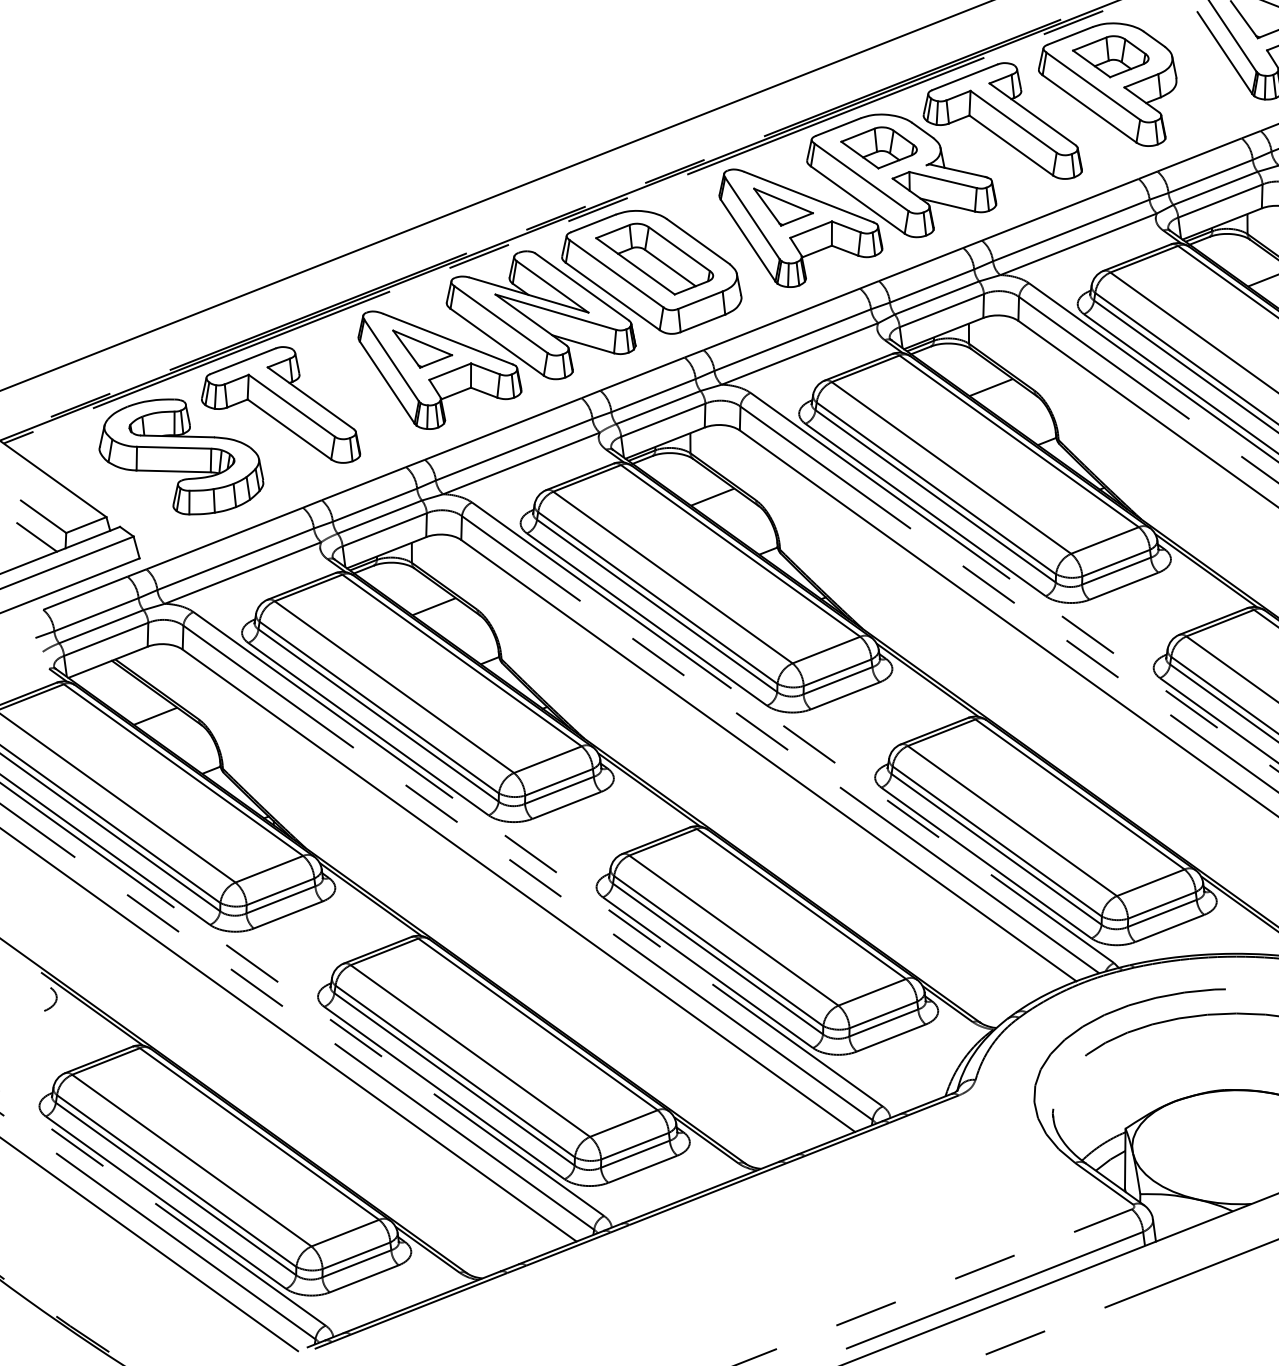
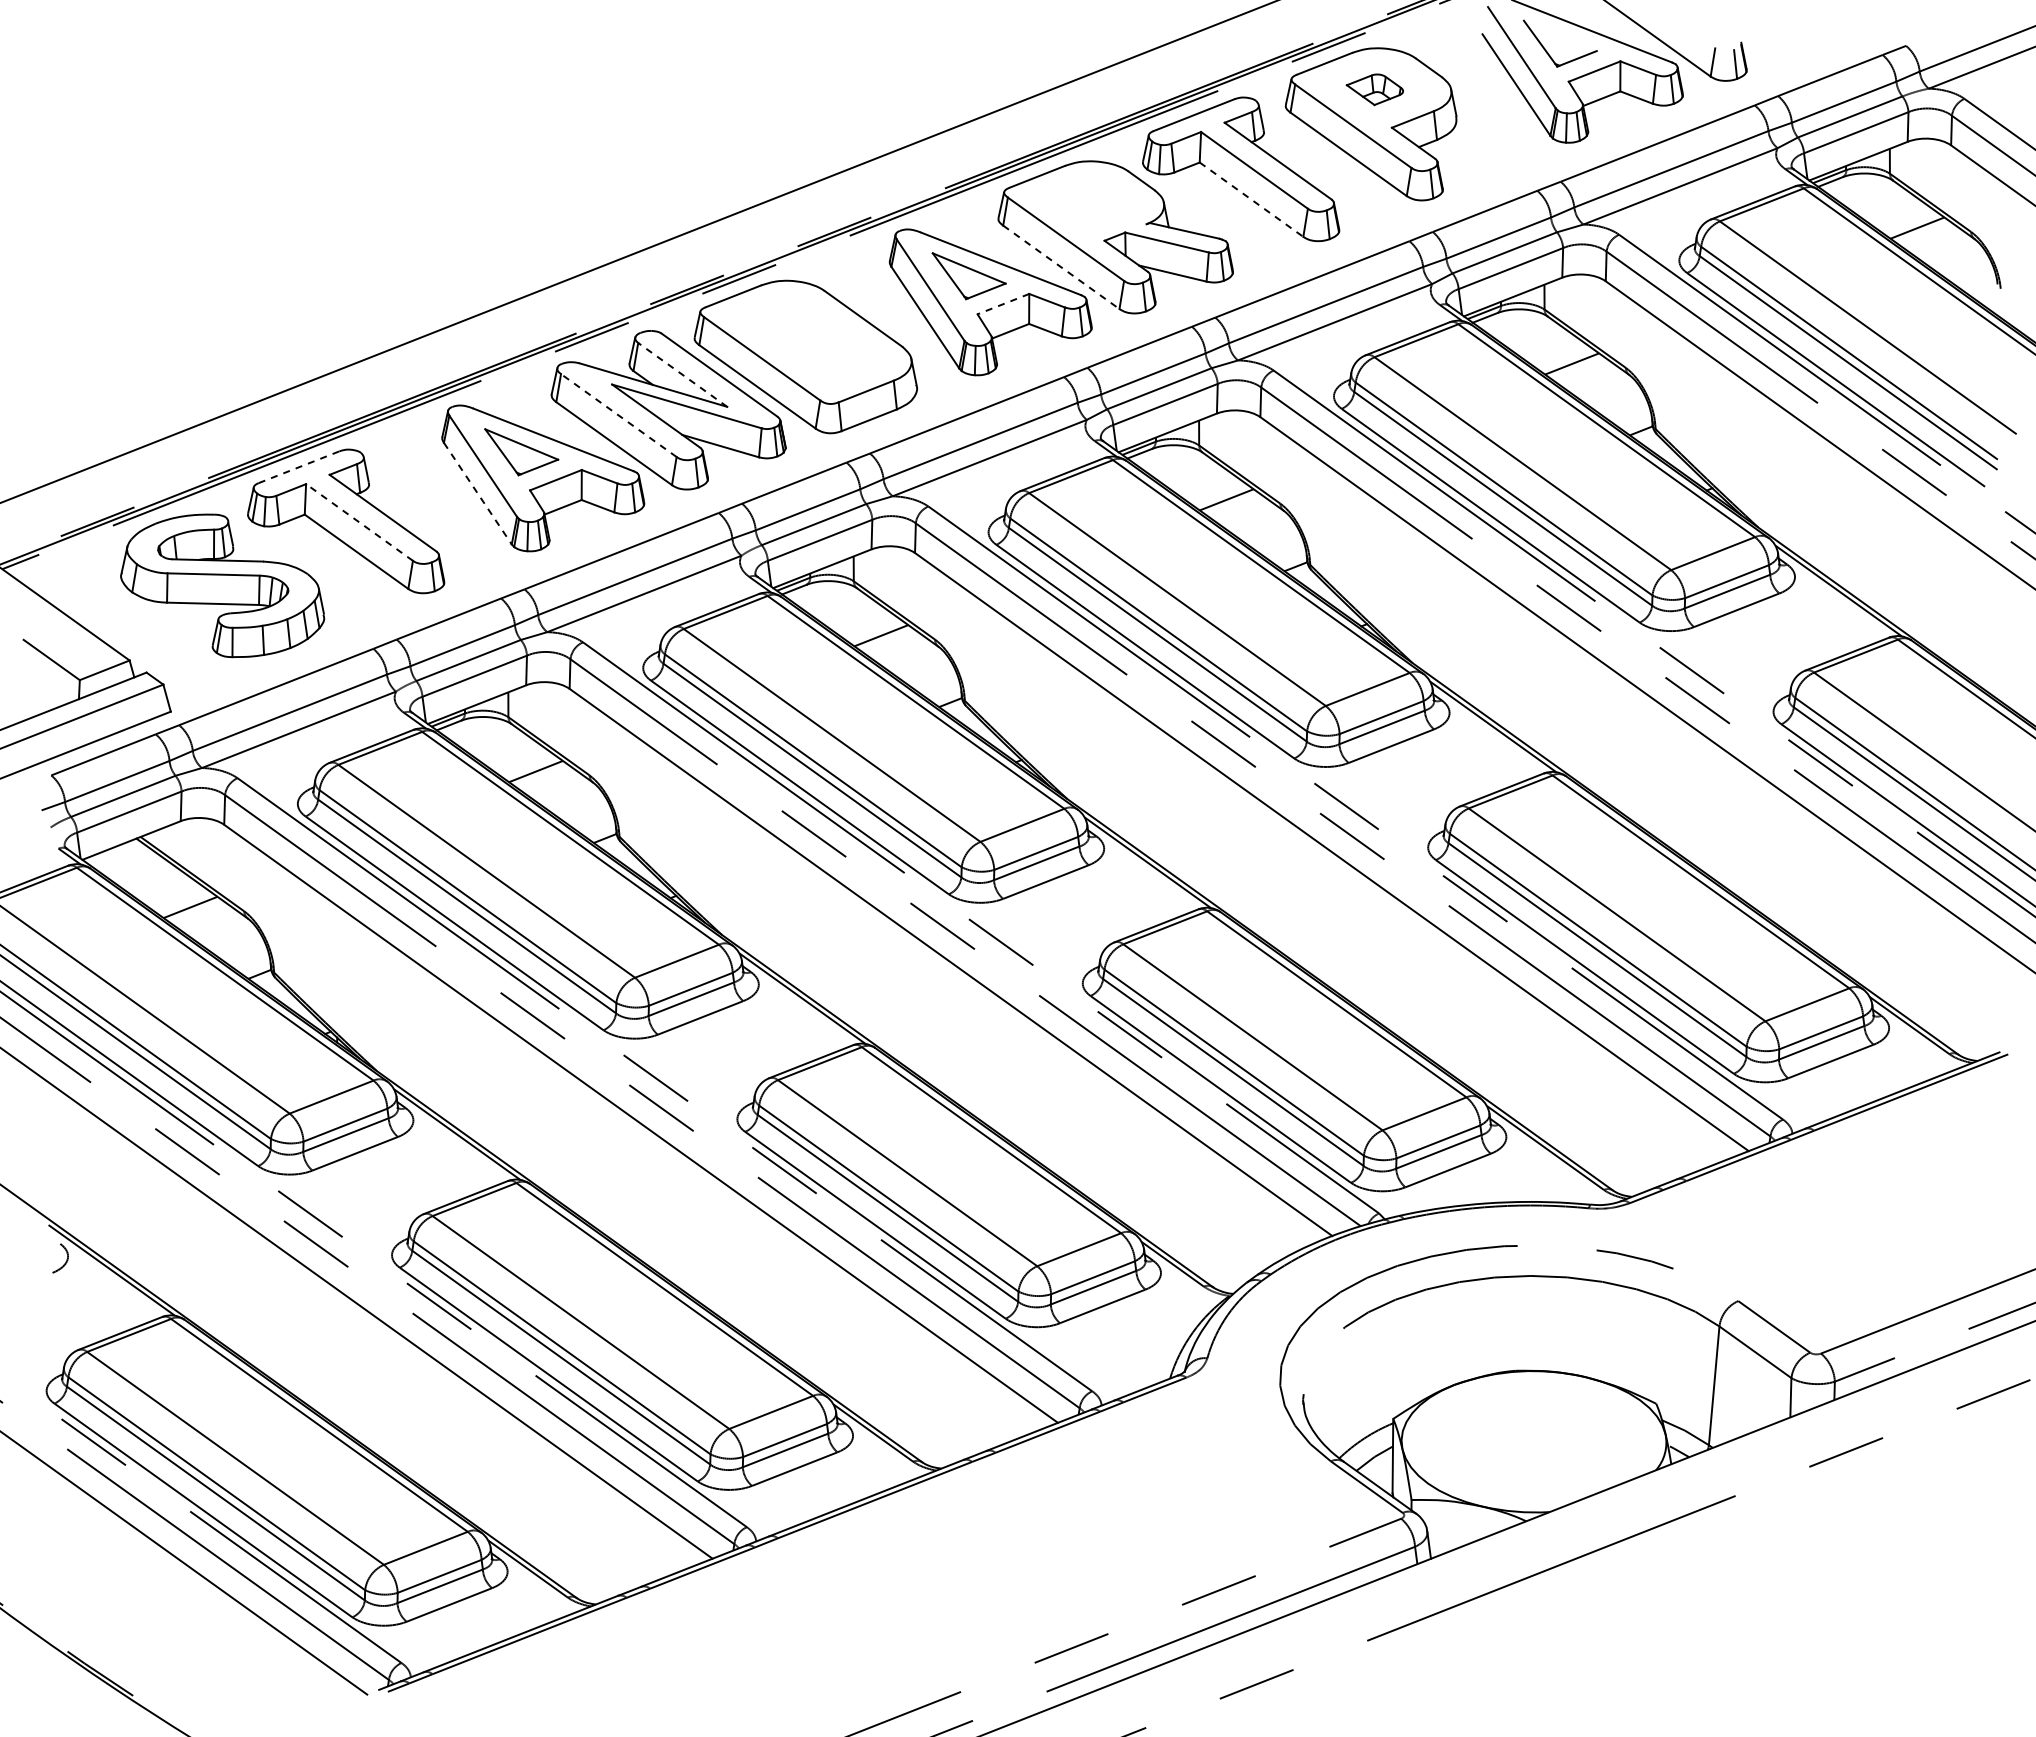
part: (1110, 56) -> (1374, 89), size x0.6
line: (1011, 145) -> (1251, 199), solid -> dashed
part: (878, 147) -> (1087, 202), removed
line: (857, 200) -> (1061, 267), solid -> dashed
line: (811, 230) -> (1003, 304), solid -> dashed
part: (653, 259) -> (808, 340), removed
line: (552, 286) -> (682, 374), solid -> dashed
line: (500, 319) -> (618, 415), solid -> dashed
line: (243, 361) -> (299, 467), solid -> dashed
line: (387, 383) -> (478, 494), solid -> dashed
line: (291, 405) -> (359, 522), solid -> dashed
line: (36, 537) -> (43, 685), removed

